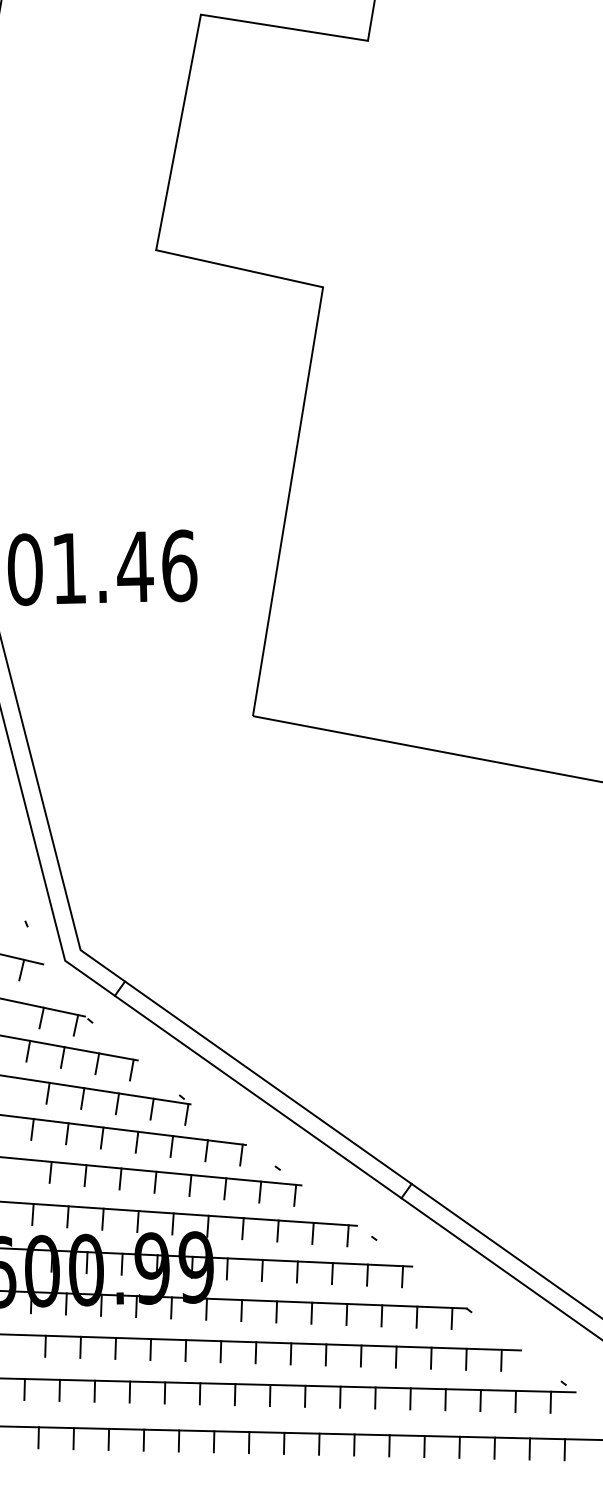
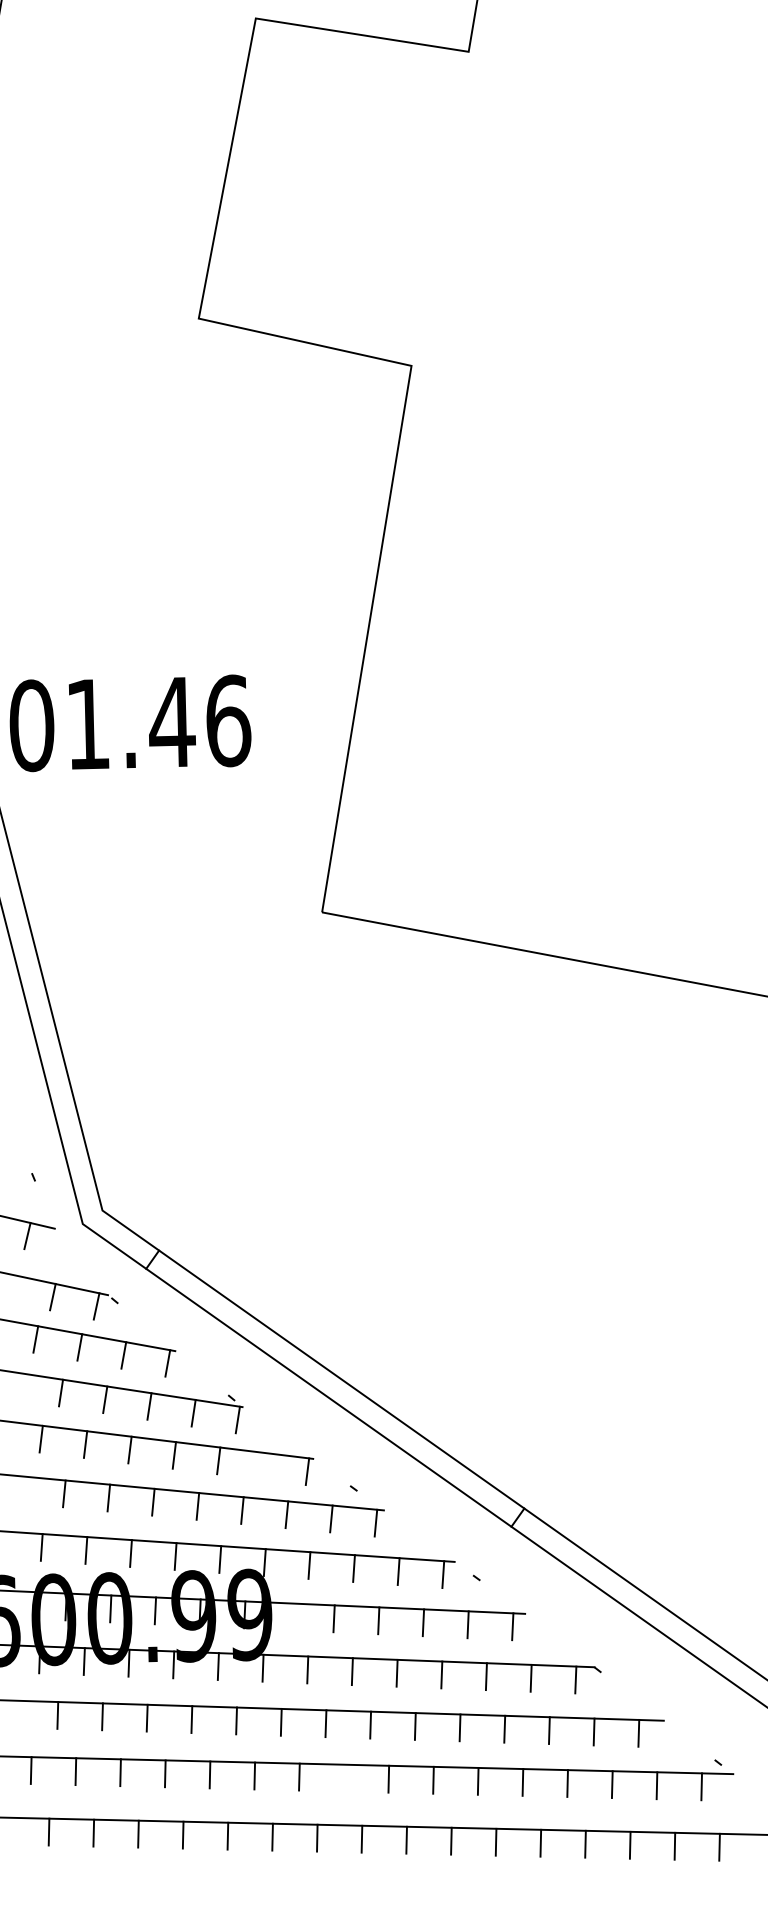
line: (206, 1150) -> (262, 1465), removed
line: (227, 1268) -> (289, 1616), removed
line: (269, 1394) -> (343, 1777), removed

